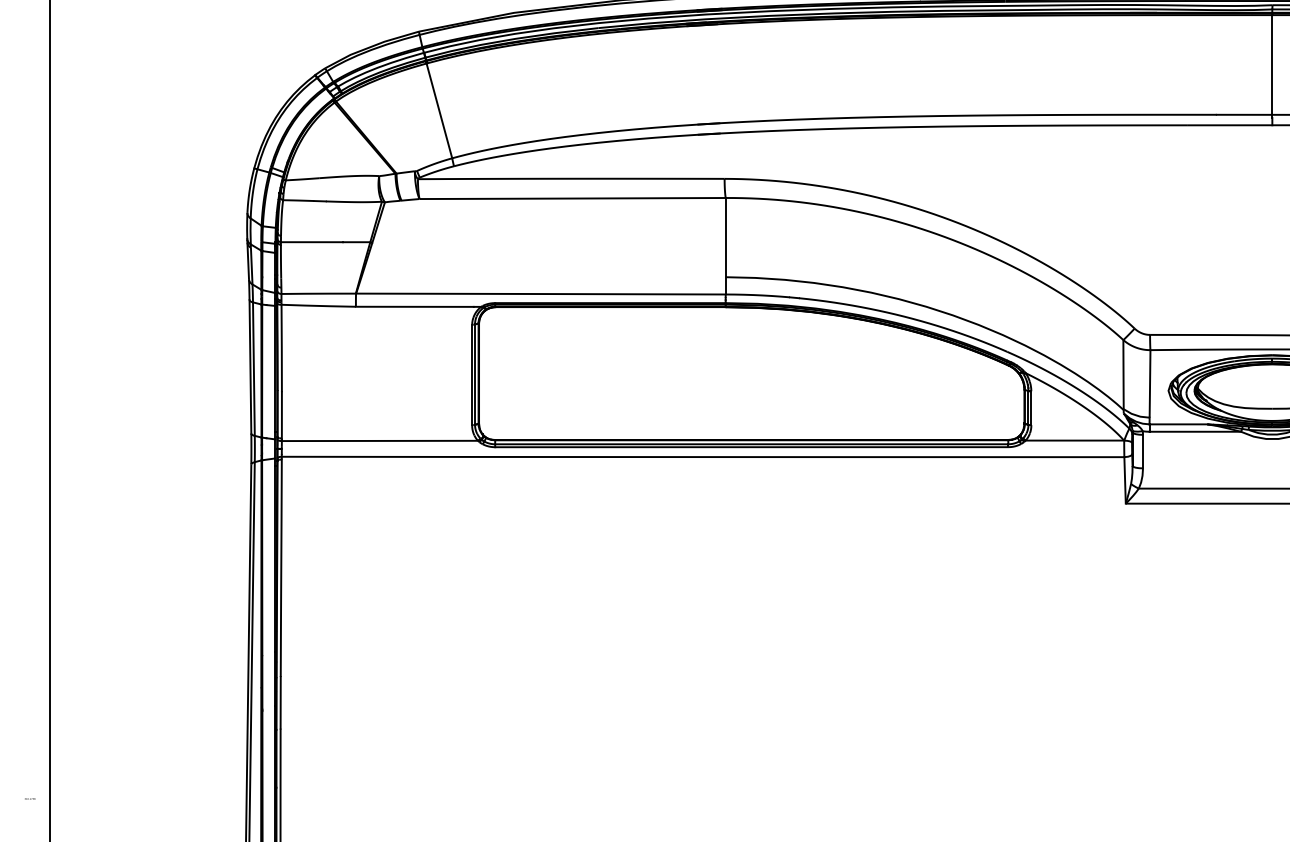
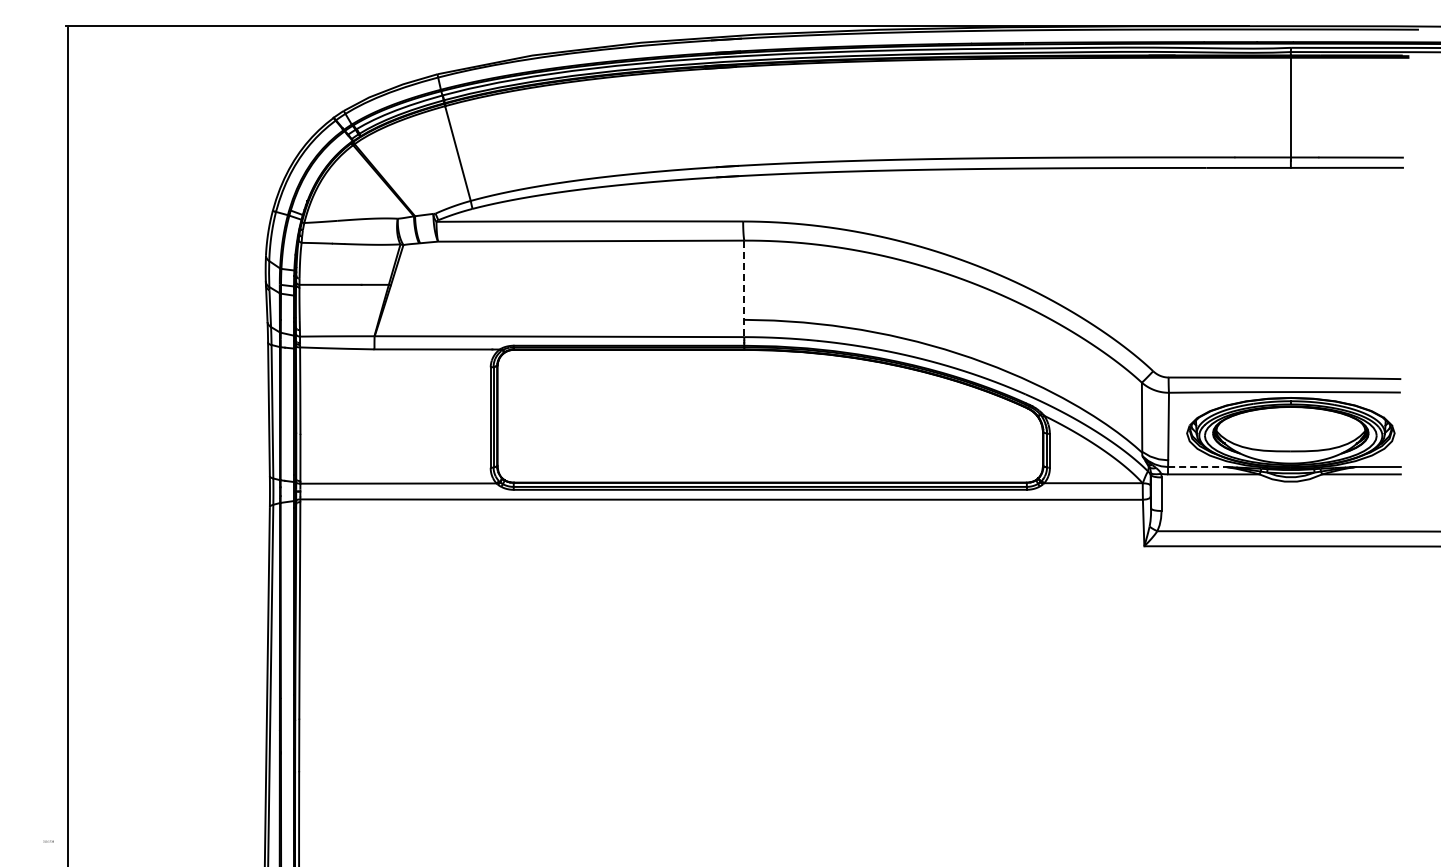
line: (725, 246) -> (744, 289), solid -> dashed
line: (1178, 424) -> (1197, 467), solid -> dashed

